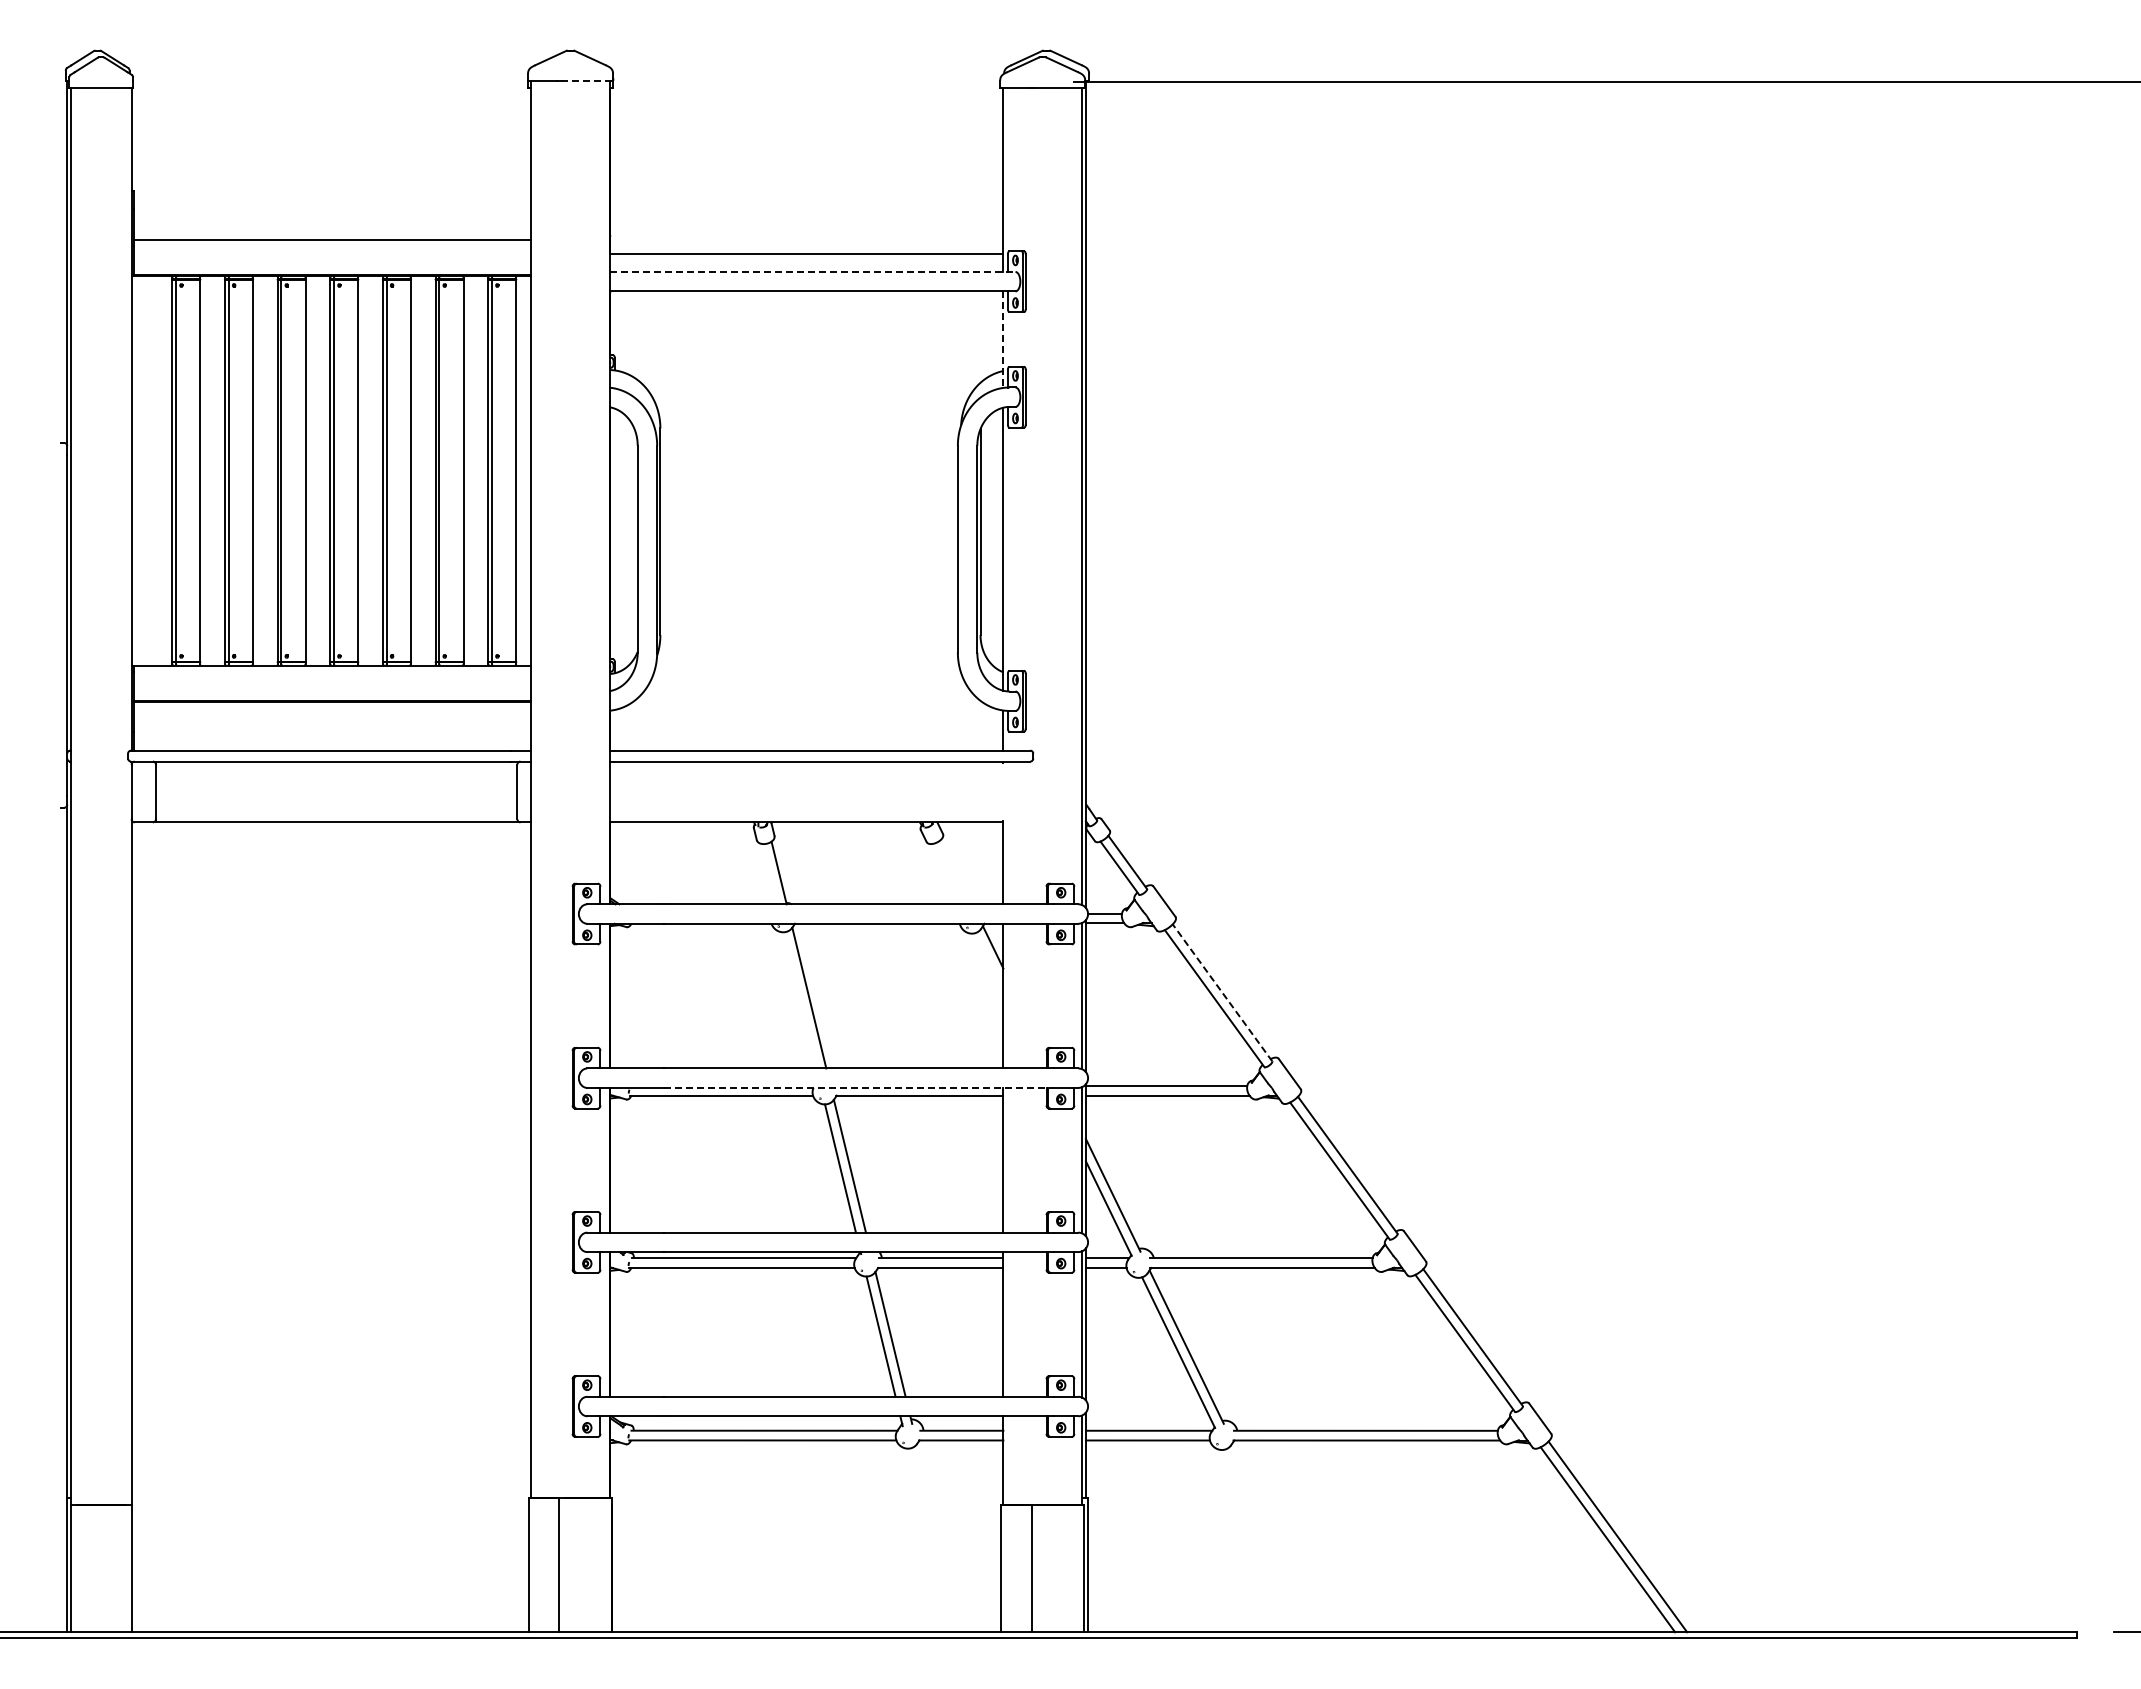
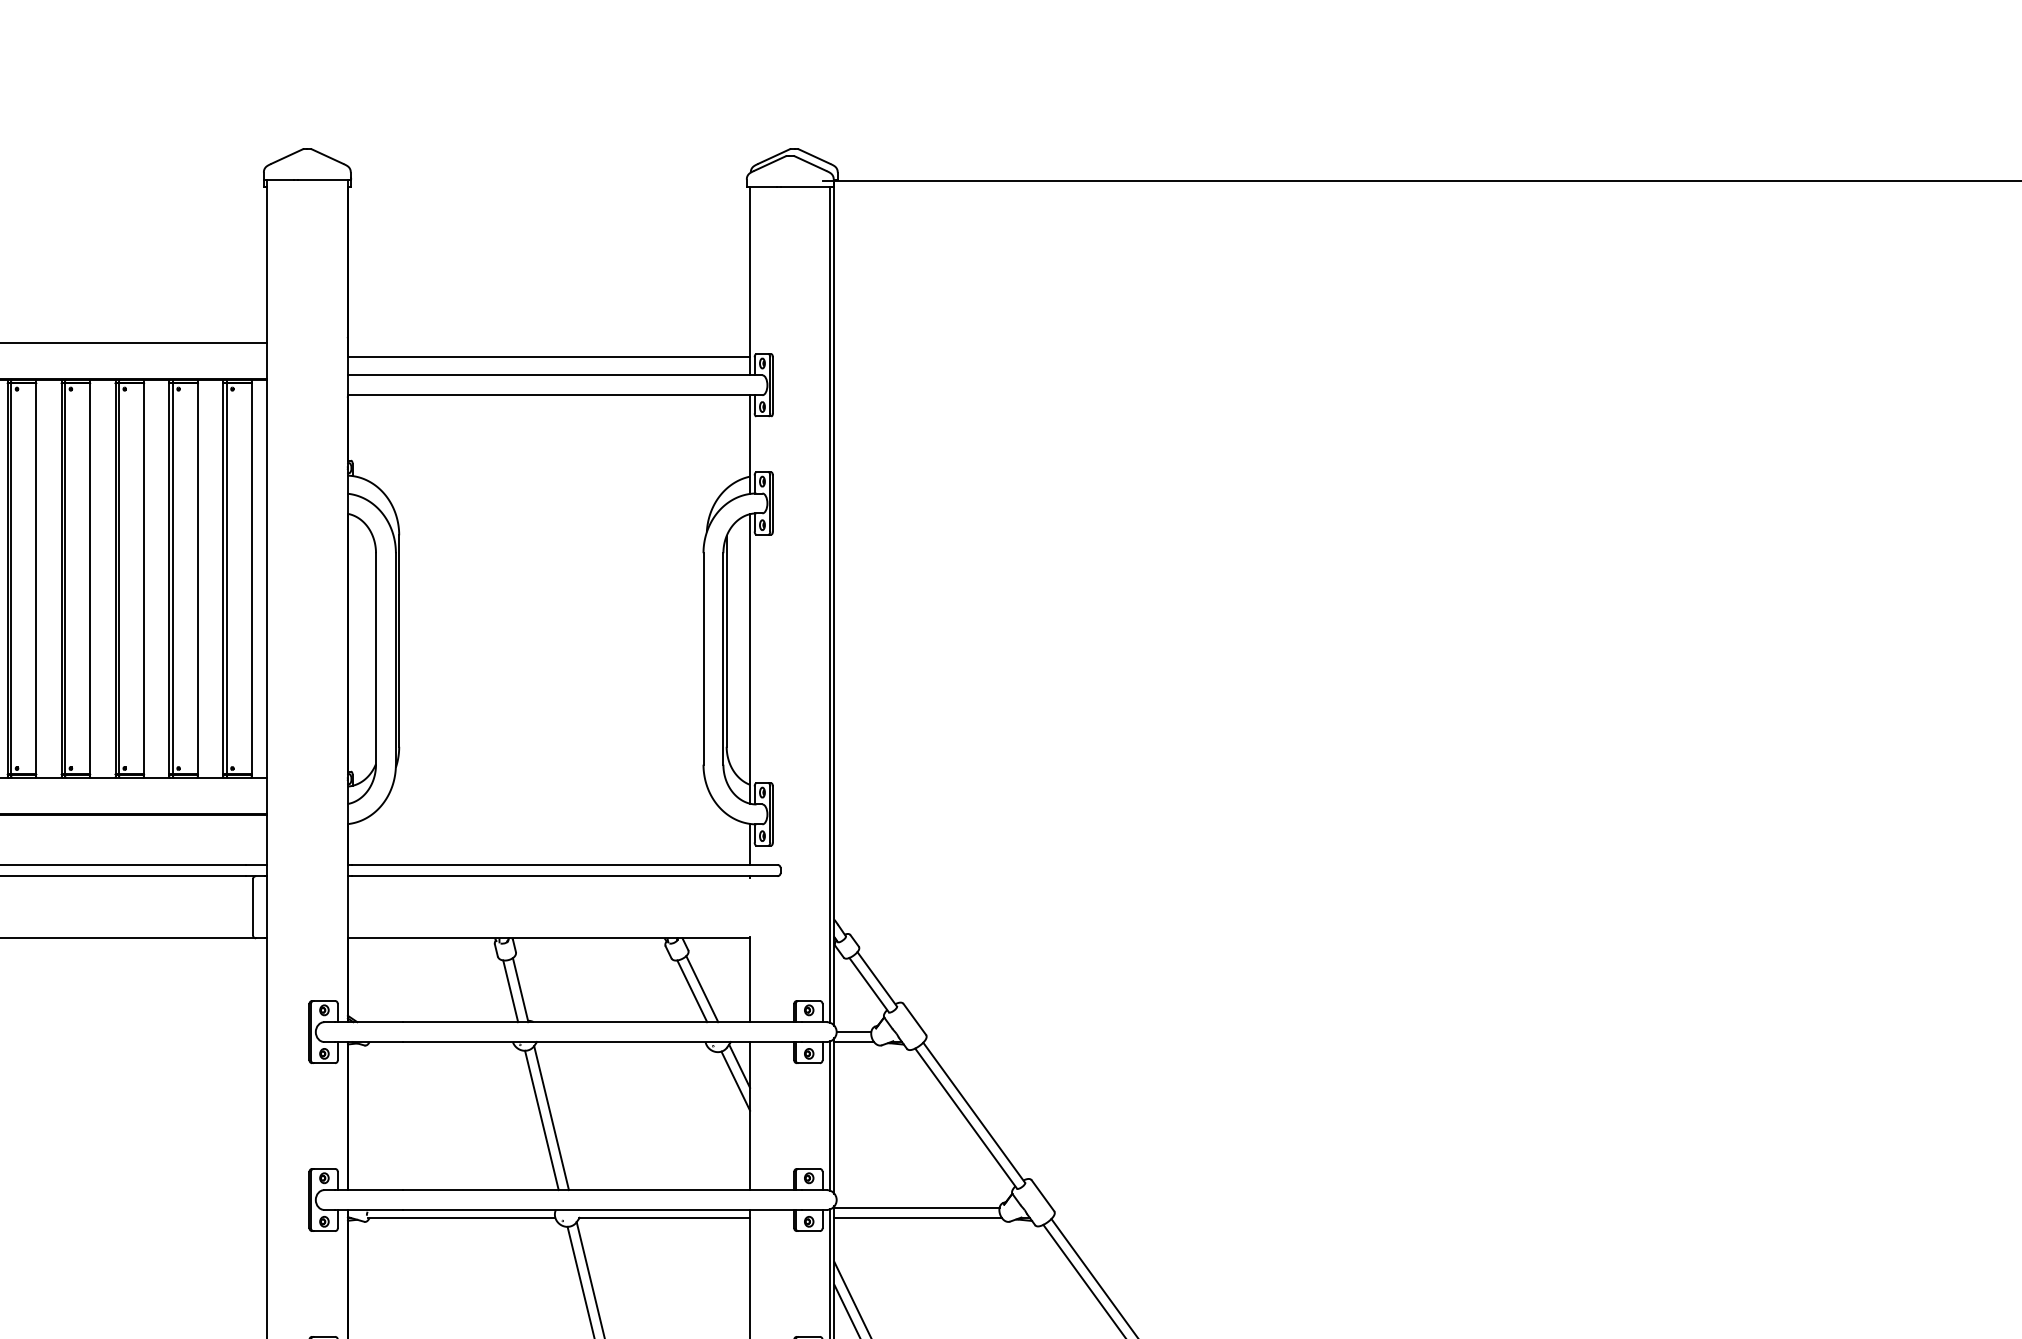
line: (586, 81) -> (323, 180), dashed -> solid
line: (812, 271) -> (554, 374), dashed -> solid
line: (1003, 340) -> (750, 445), dashed -> solid
line: (956, 871) -> (702, 988), added
line: (769, 873) -> (510, 990), added
line: (946, 874) -> (691, 991), added
line: (989, 961) -> (735, 1080), added
line: (1222, 992) -> (974, 1112), dashed -> solid
line: (799, 1000) -> (541, 1120), added
line: (859, 1087) -> (602, 1209), dashed -> solid

